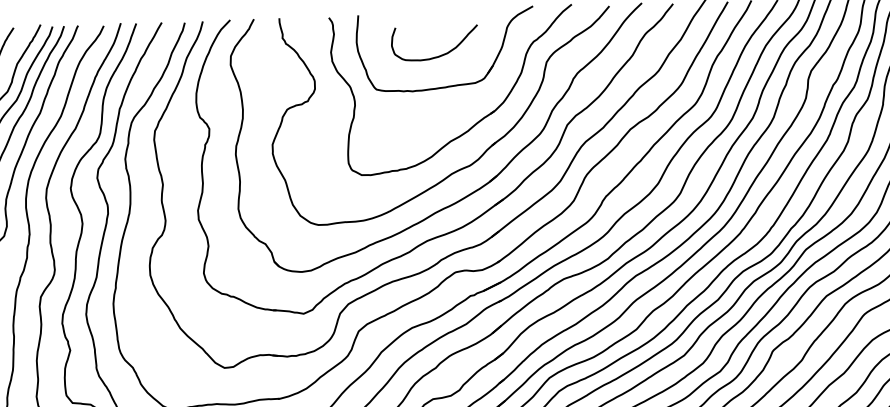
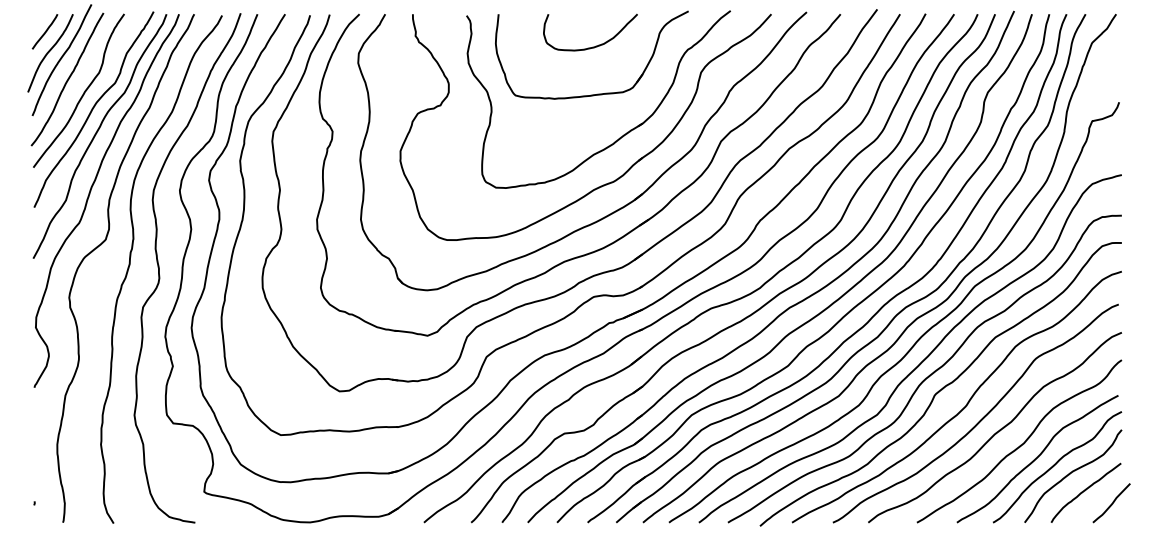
curve: (437, 56) -> (592, 46), moved

